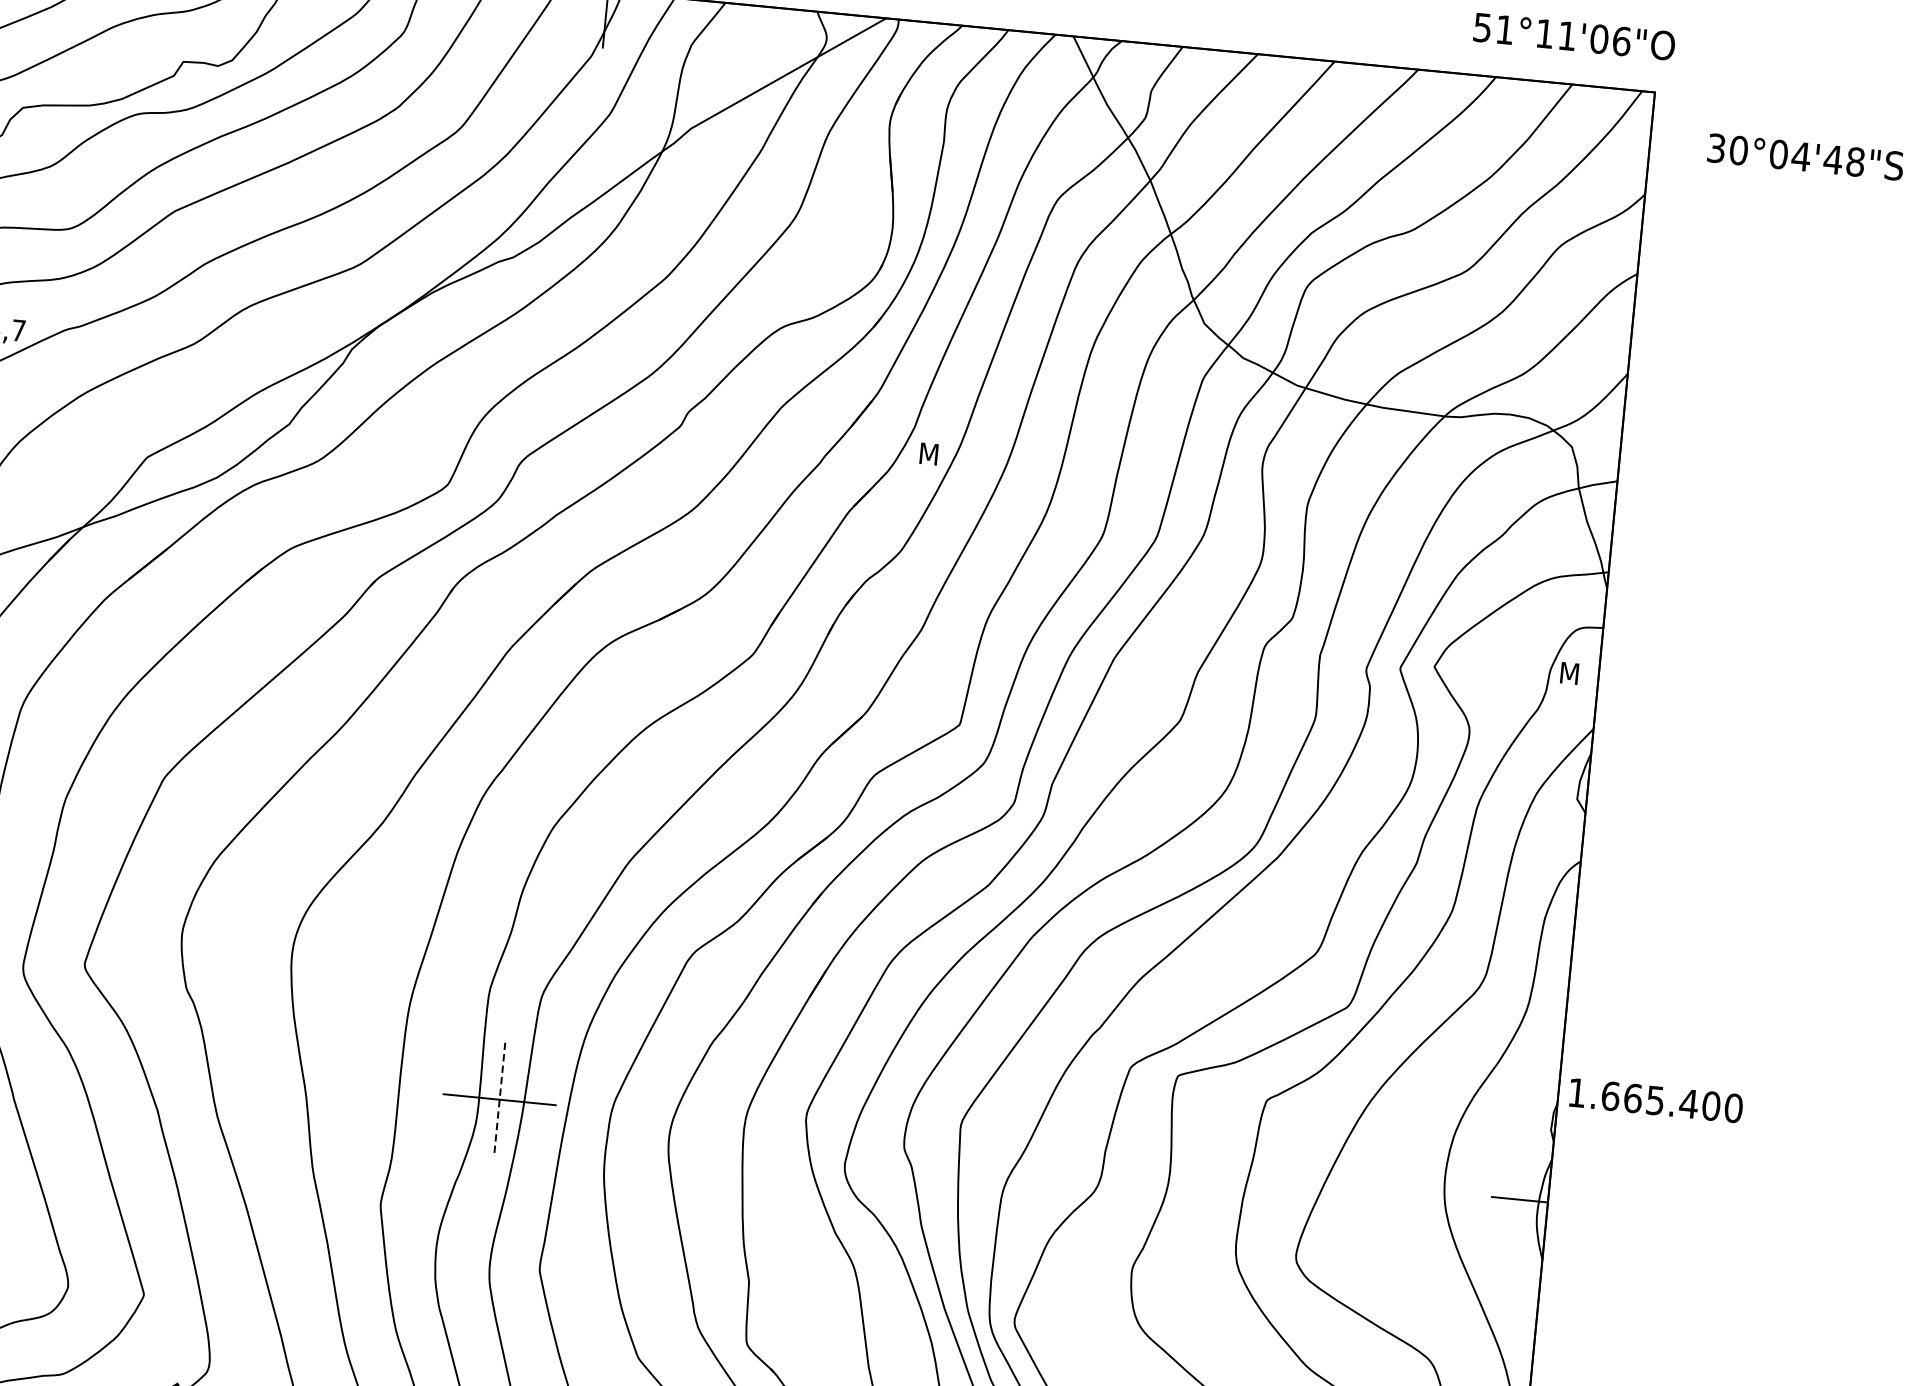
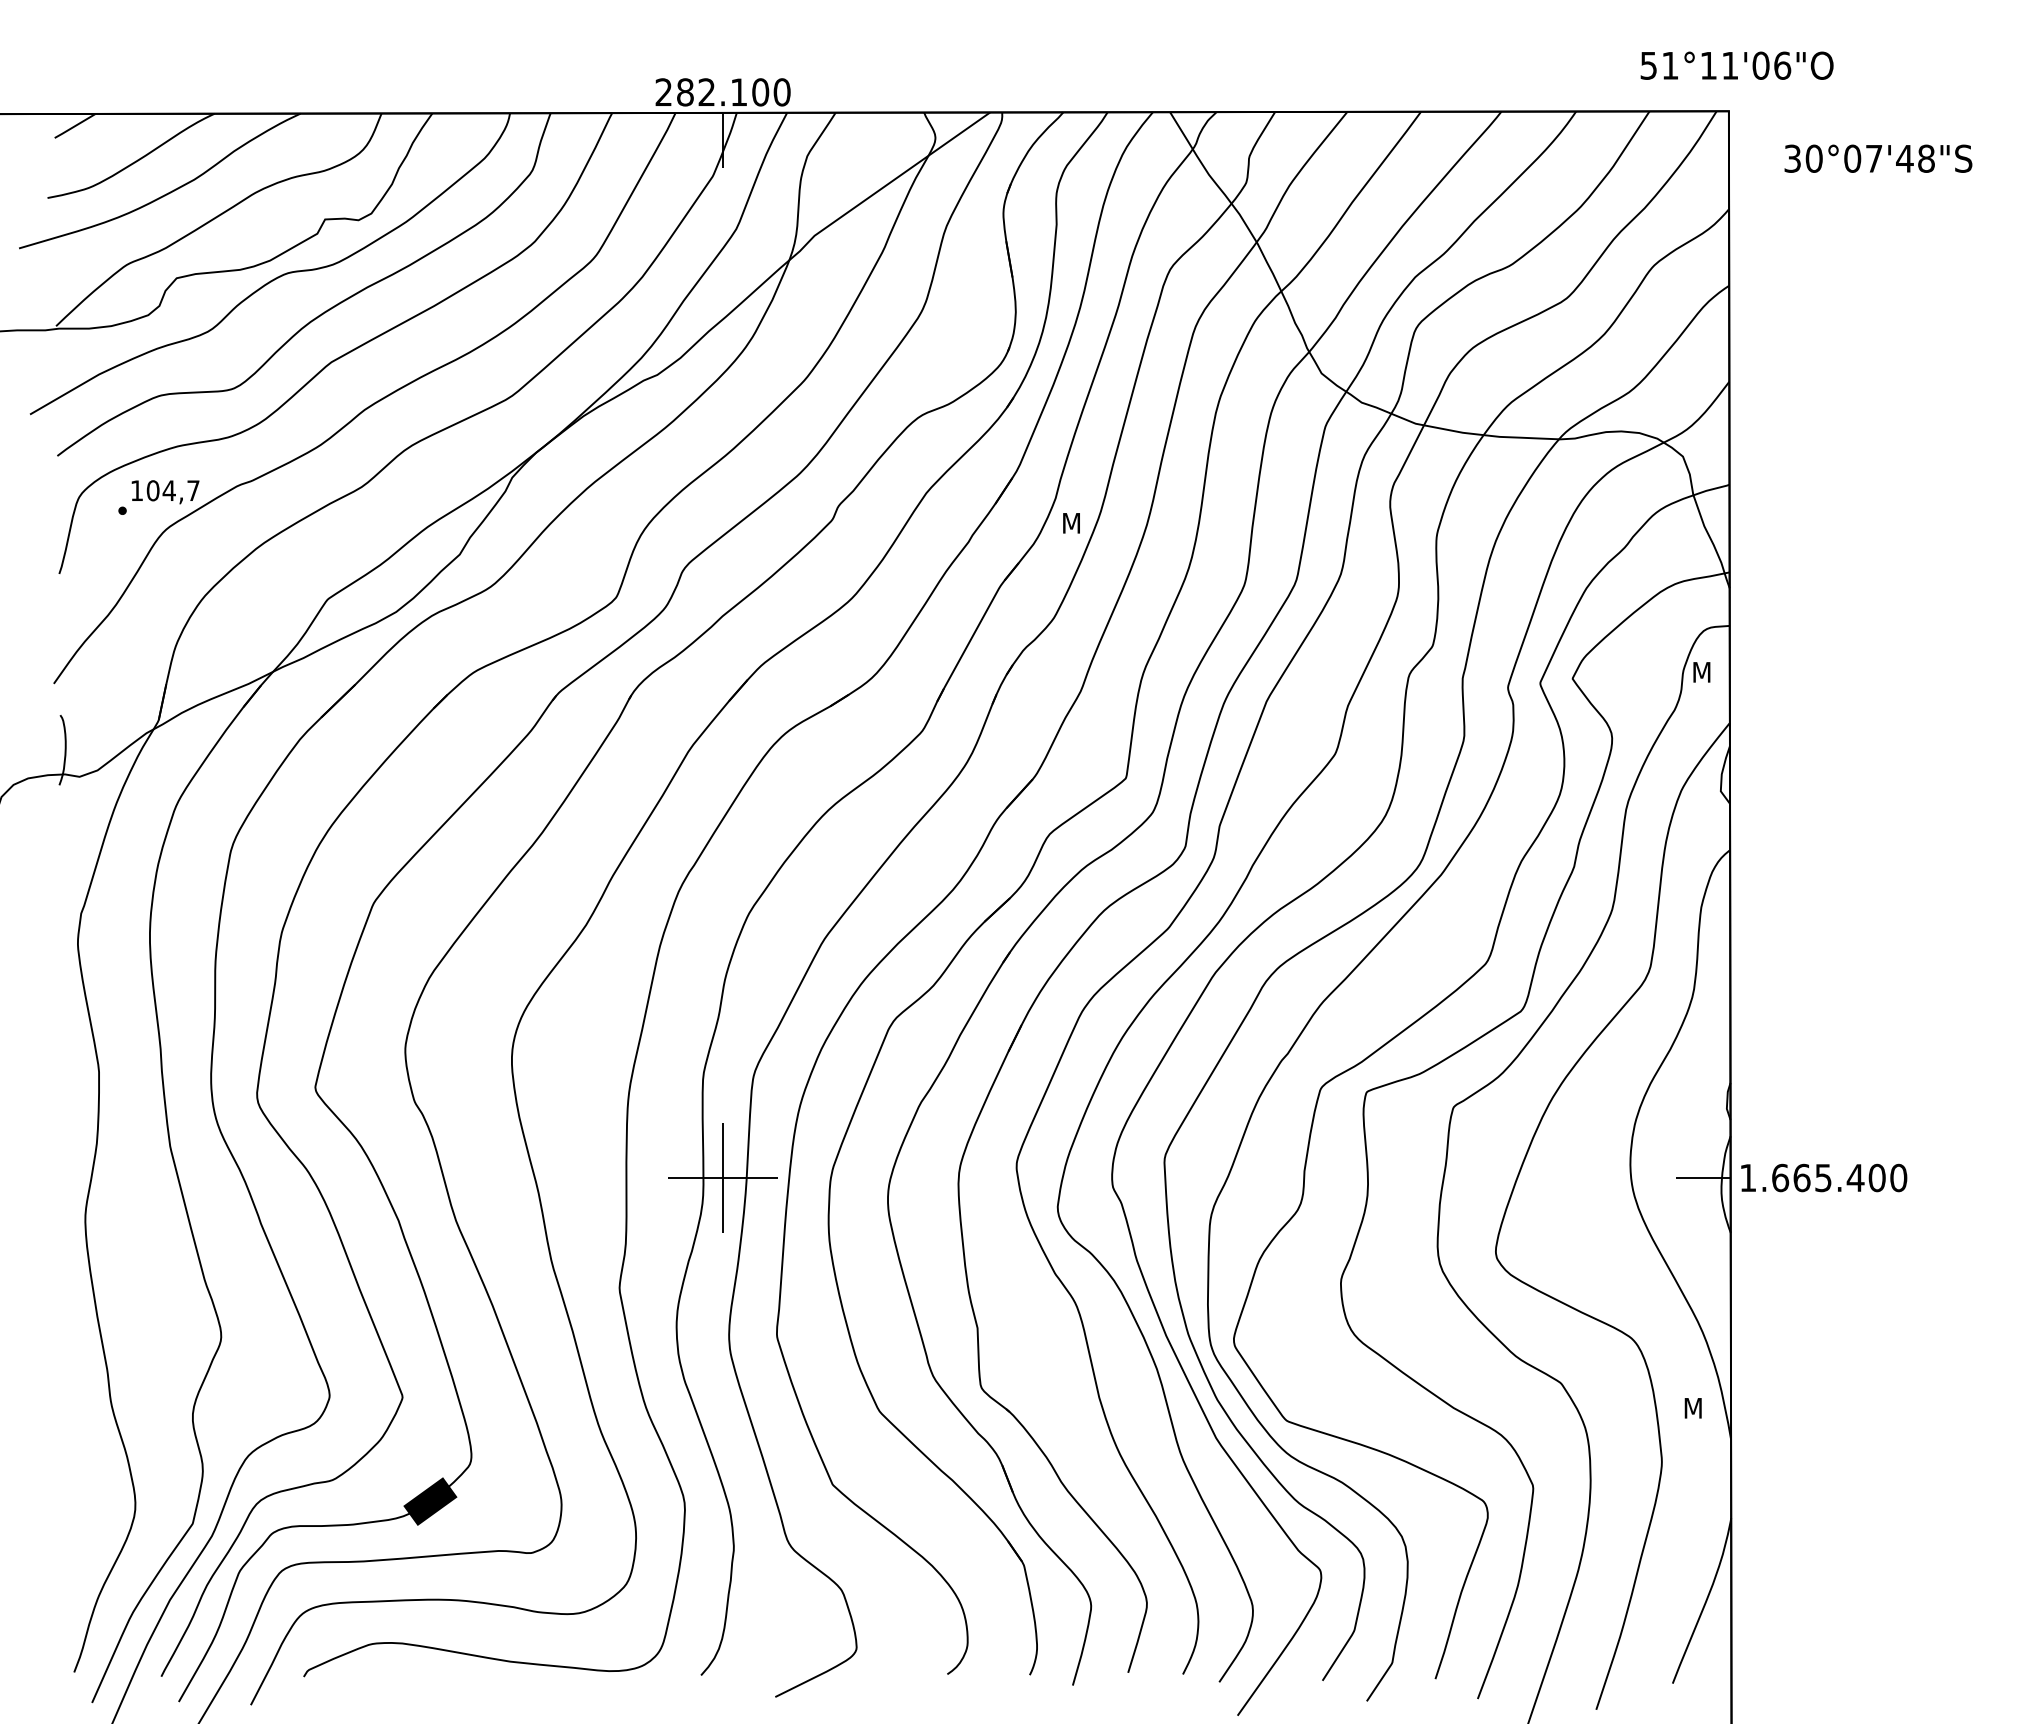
text: (1573, 36) -> (1736, 65), moved
text: (1801, 156) -> (1874, 158), 30°04'48"S -> 30°07'48"S
line: (500, 1100) -> (723, 1178), dashed -> solid
text: (1656, 1100) -> (1824, 1177), moved

